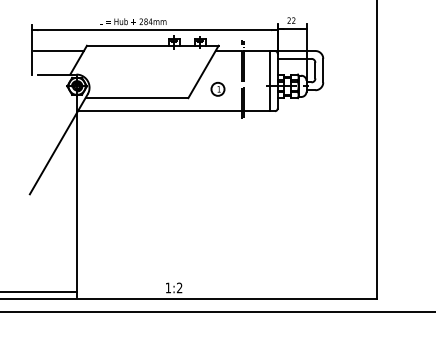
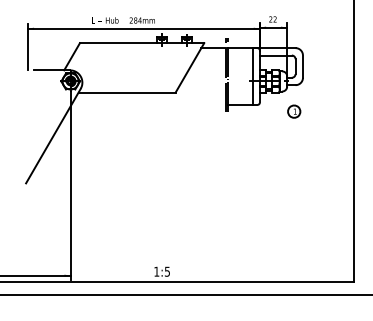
line: (58, 51) -> (53, 48), removed
part: (217, 89) -> (293, 111), moved
line: (159, 111) -> (148, 105), removed
text: (179, 287) -> (167, 271), 1:2 -> 1:5

